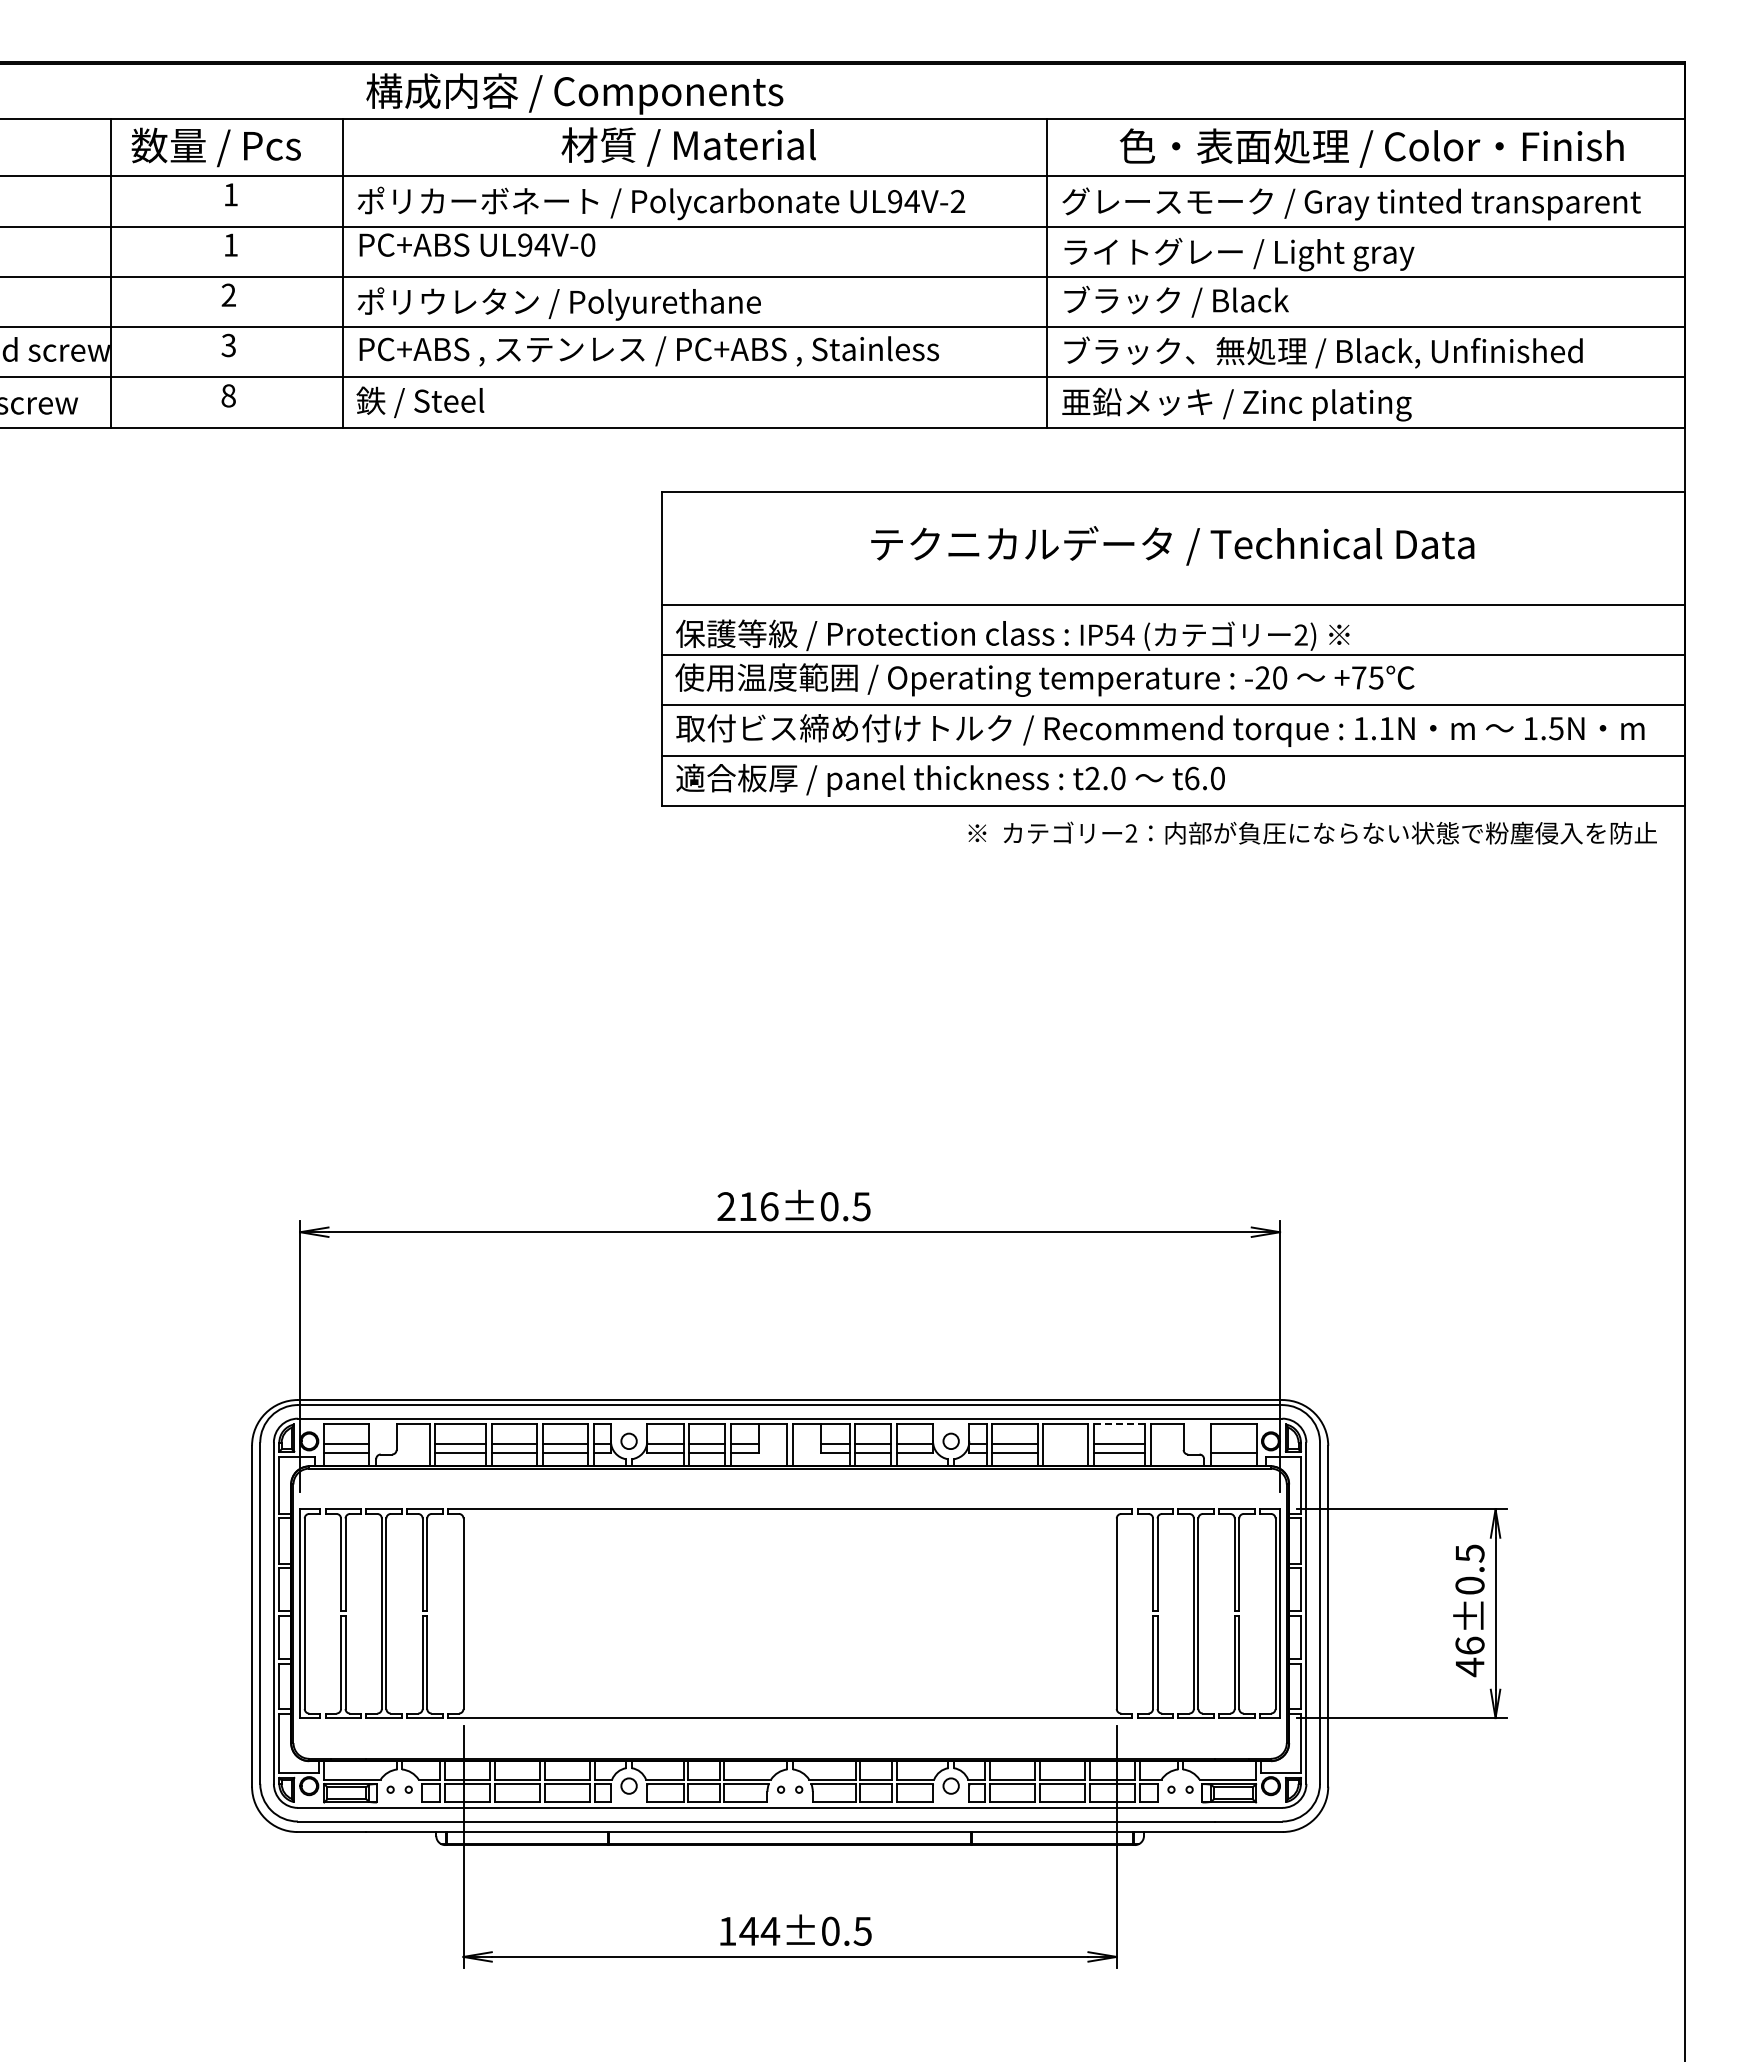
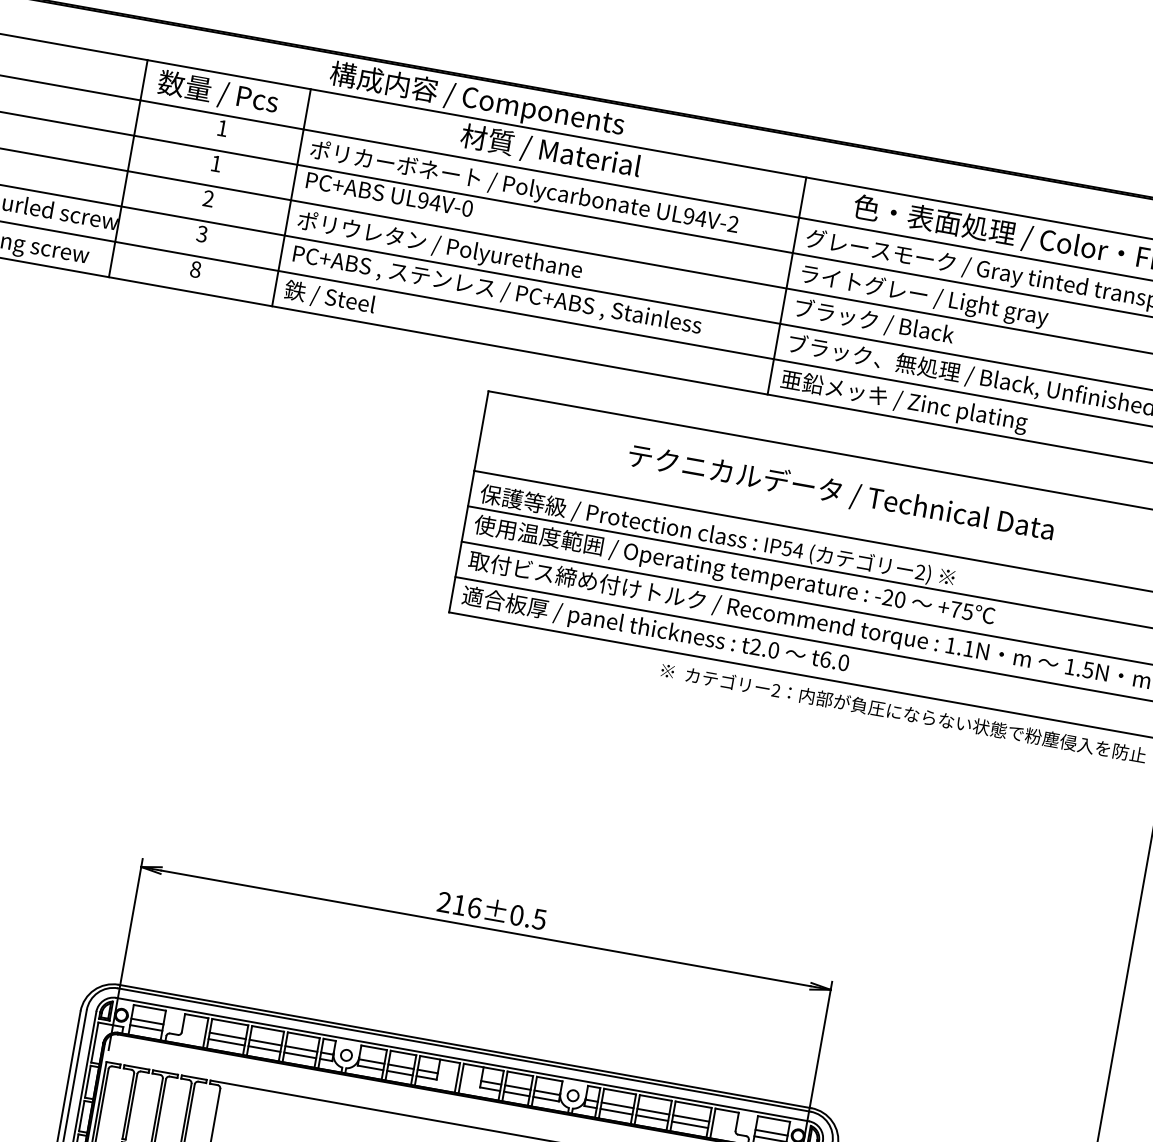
line: (1119, 1424) -> (693, 1104), dashed -> solid
line: (1065, 1443) -> (653, 1111), added
line: (1233, 1443) -> (771, 1132), added
line: (1065, 1452) -> (652, 1117), added

